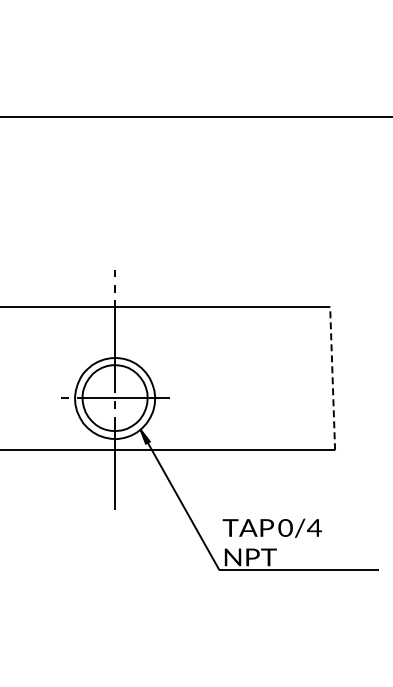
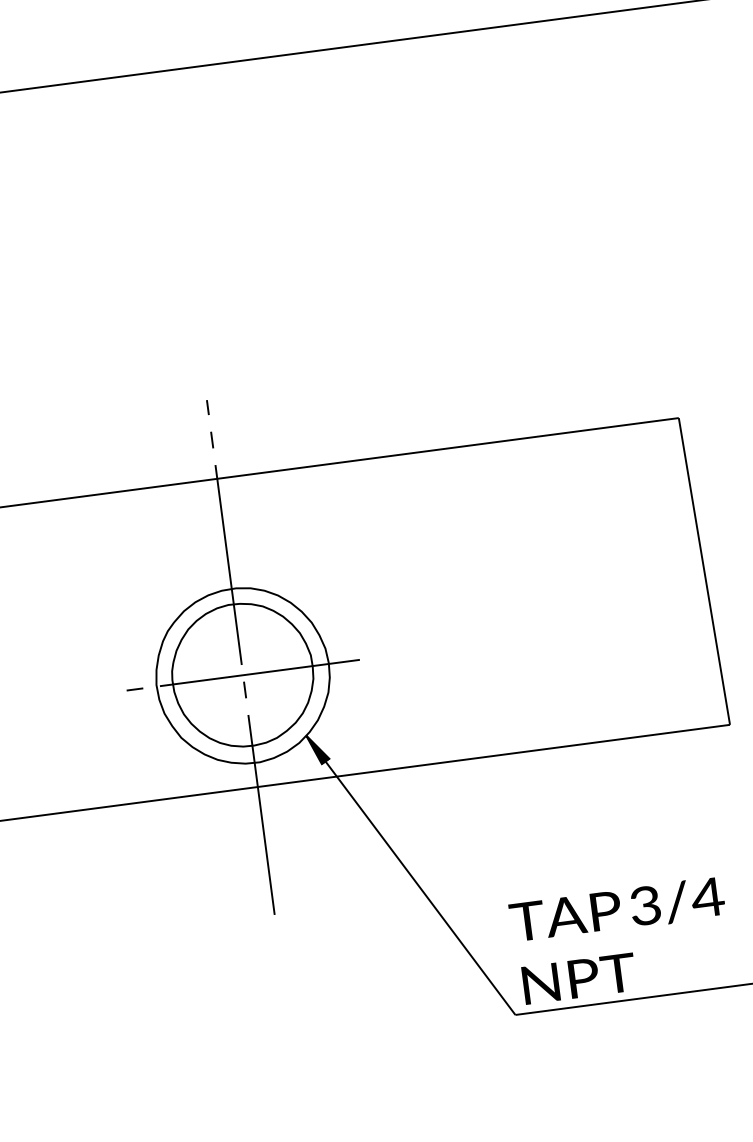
line: (332, 378) -> (704, 571), dashed -> solid
text: (285, 527) -> (645, 904), 0/4 -> 3/4

